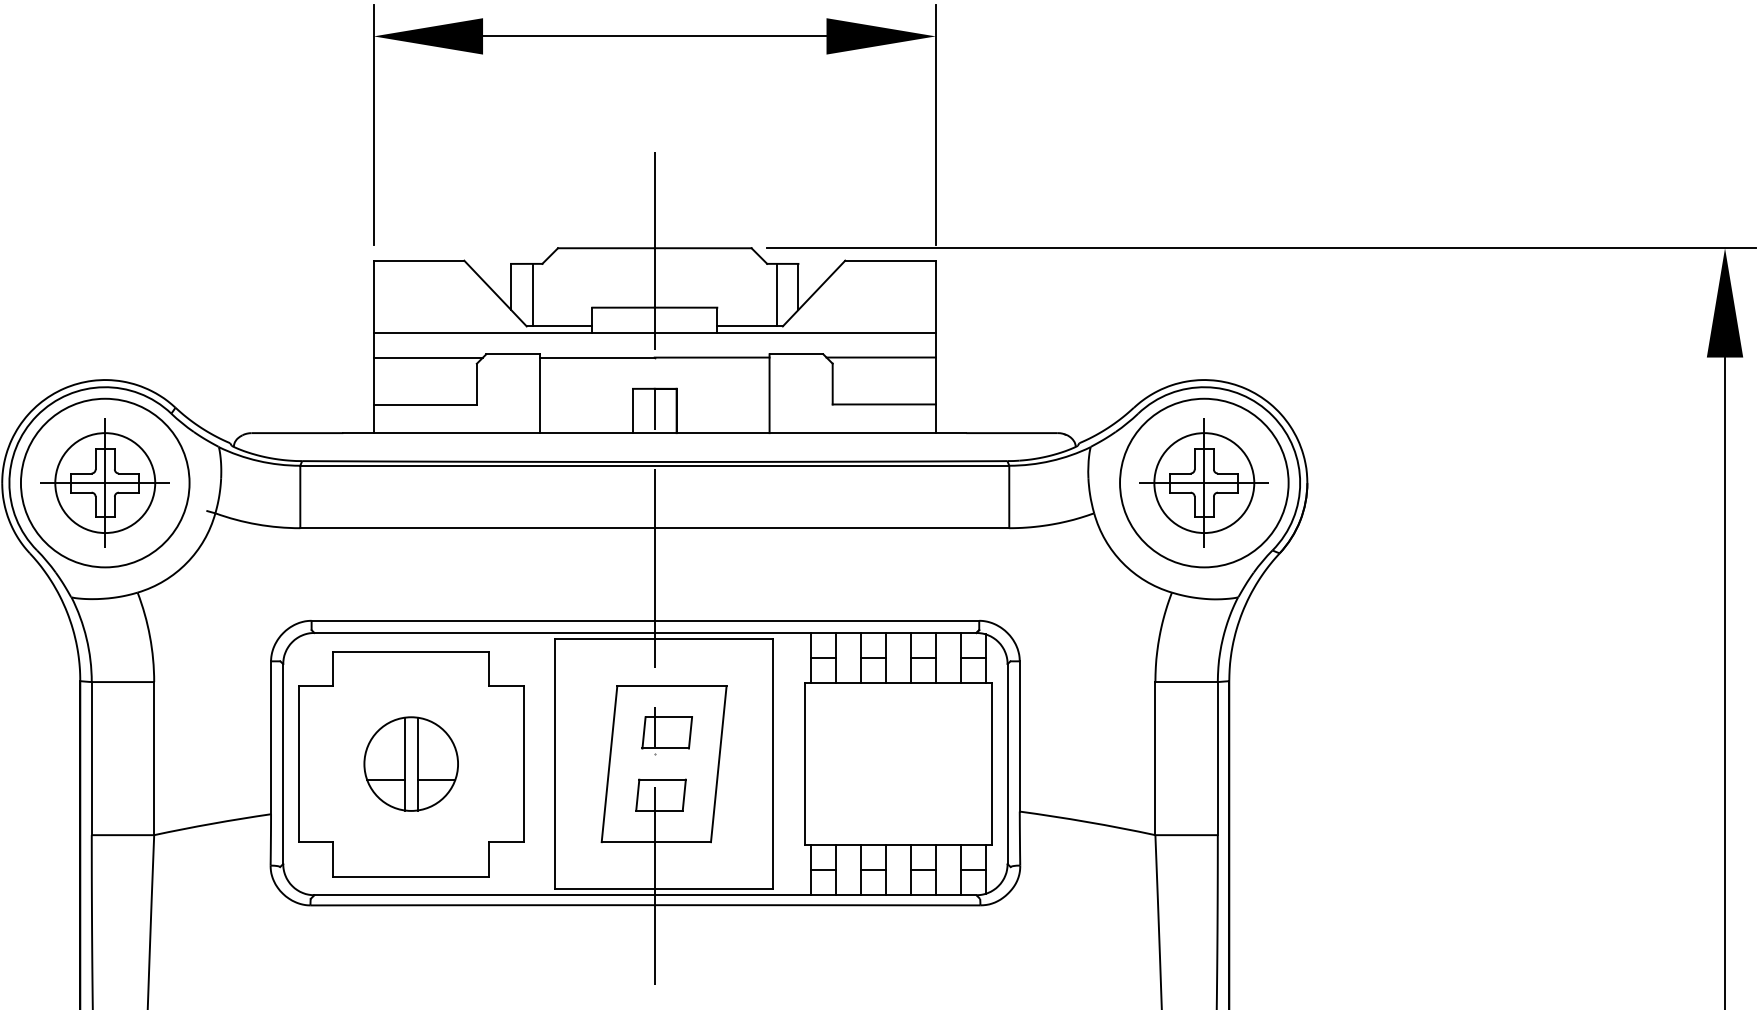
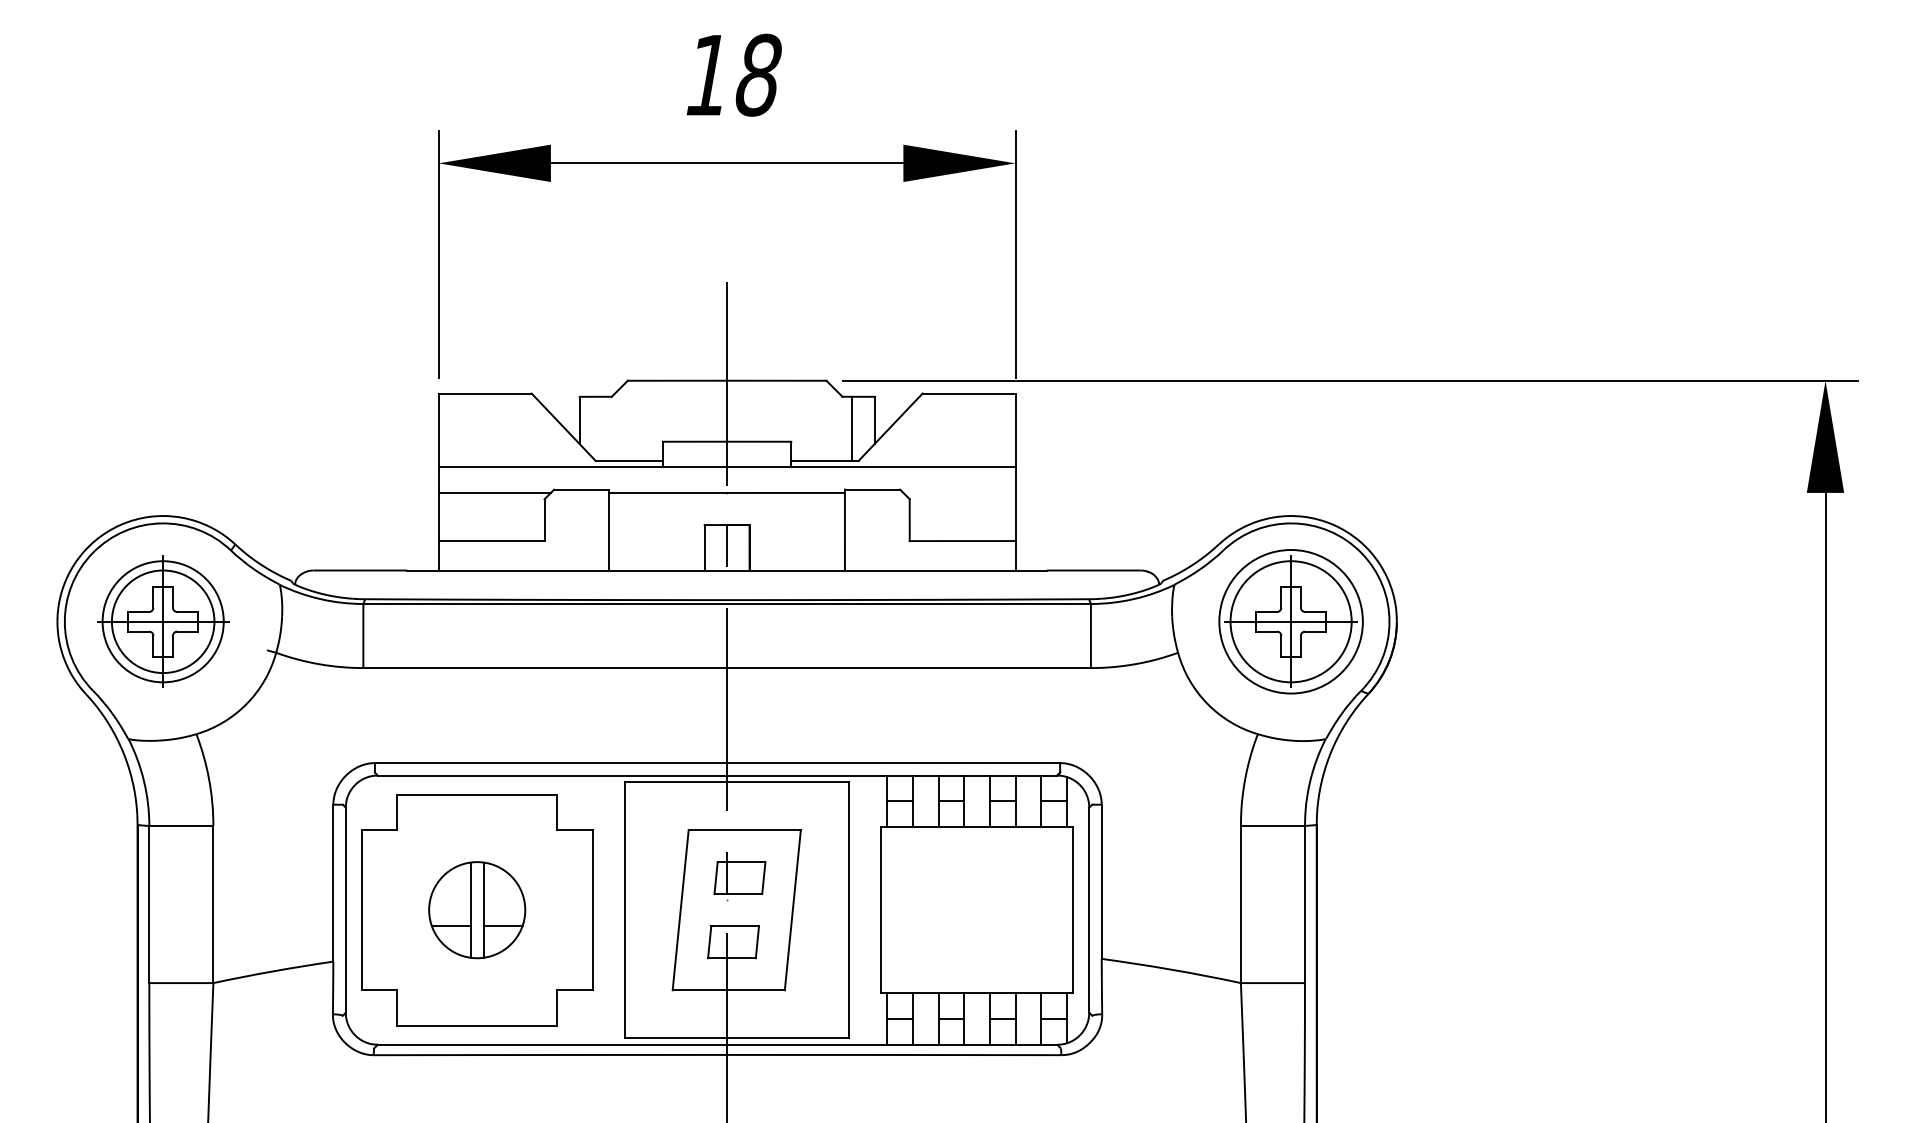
line: (533, 294) -> (602, 428), removed
line: (881, 357) -> (959, 492), removed
circle: (104, 482) -> (162, 621), size x0.7
circle: (1203, 482) -> (1290, 621), size x0.7
circle: (1203, 482) -> (1290, 621), size x1.4

